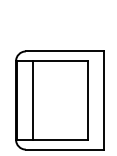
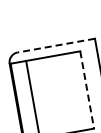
line: (64, 51) -> (55, 45), solid -> dashed
line: (87, 101) -> (87, 90), solid -> dashed

